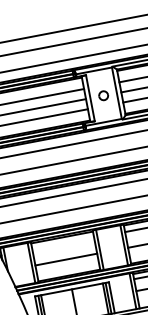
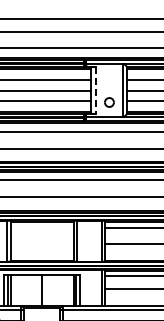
part: (103, 95) -> (109, 102), moved
line: (89, 98) -> (95, 90), solid -> dashed
line: (65, 259) -> (41, 244), removed

